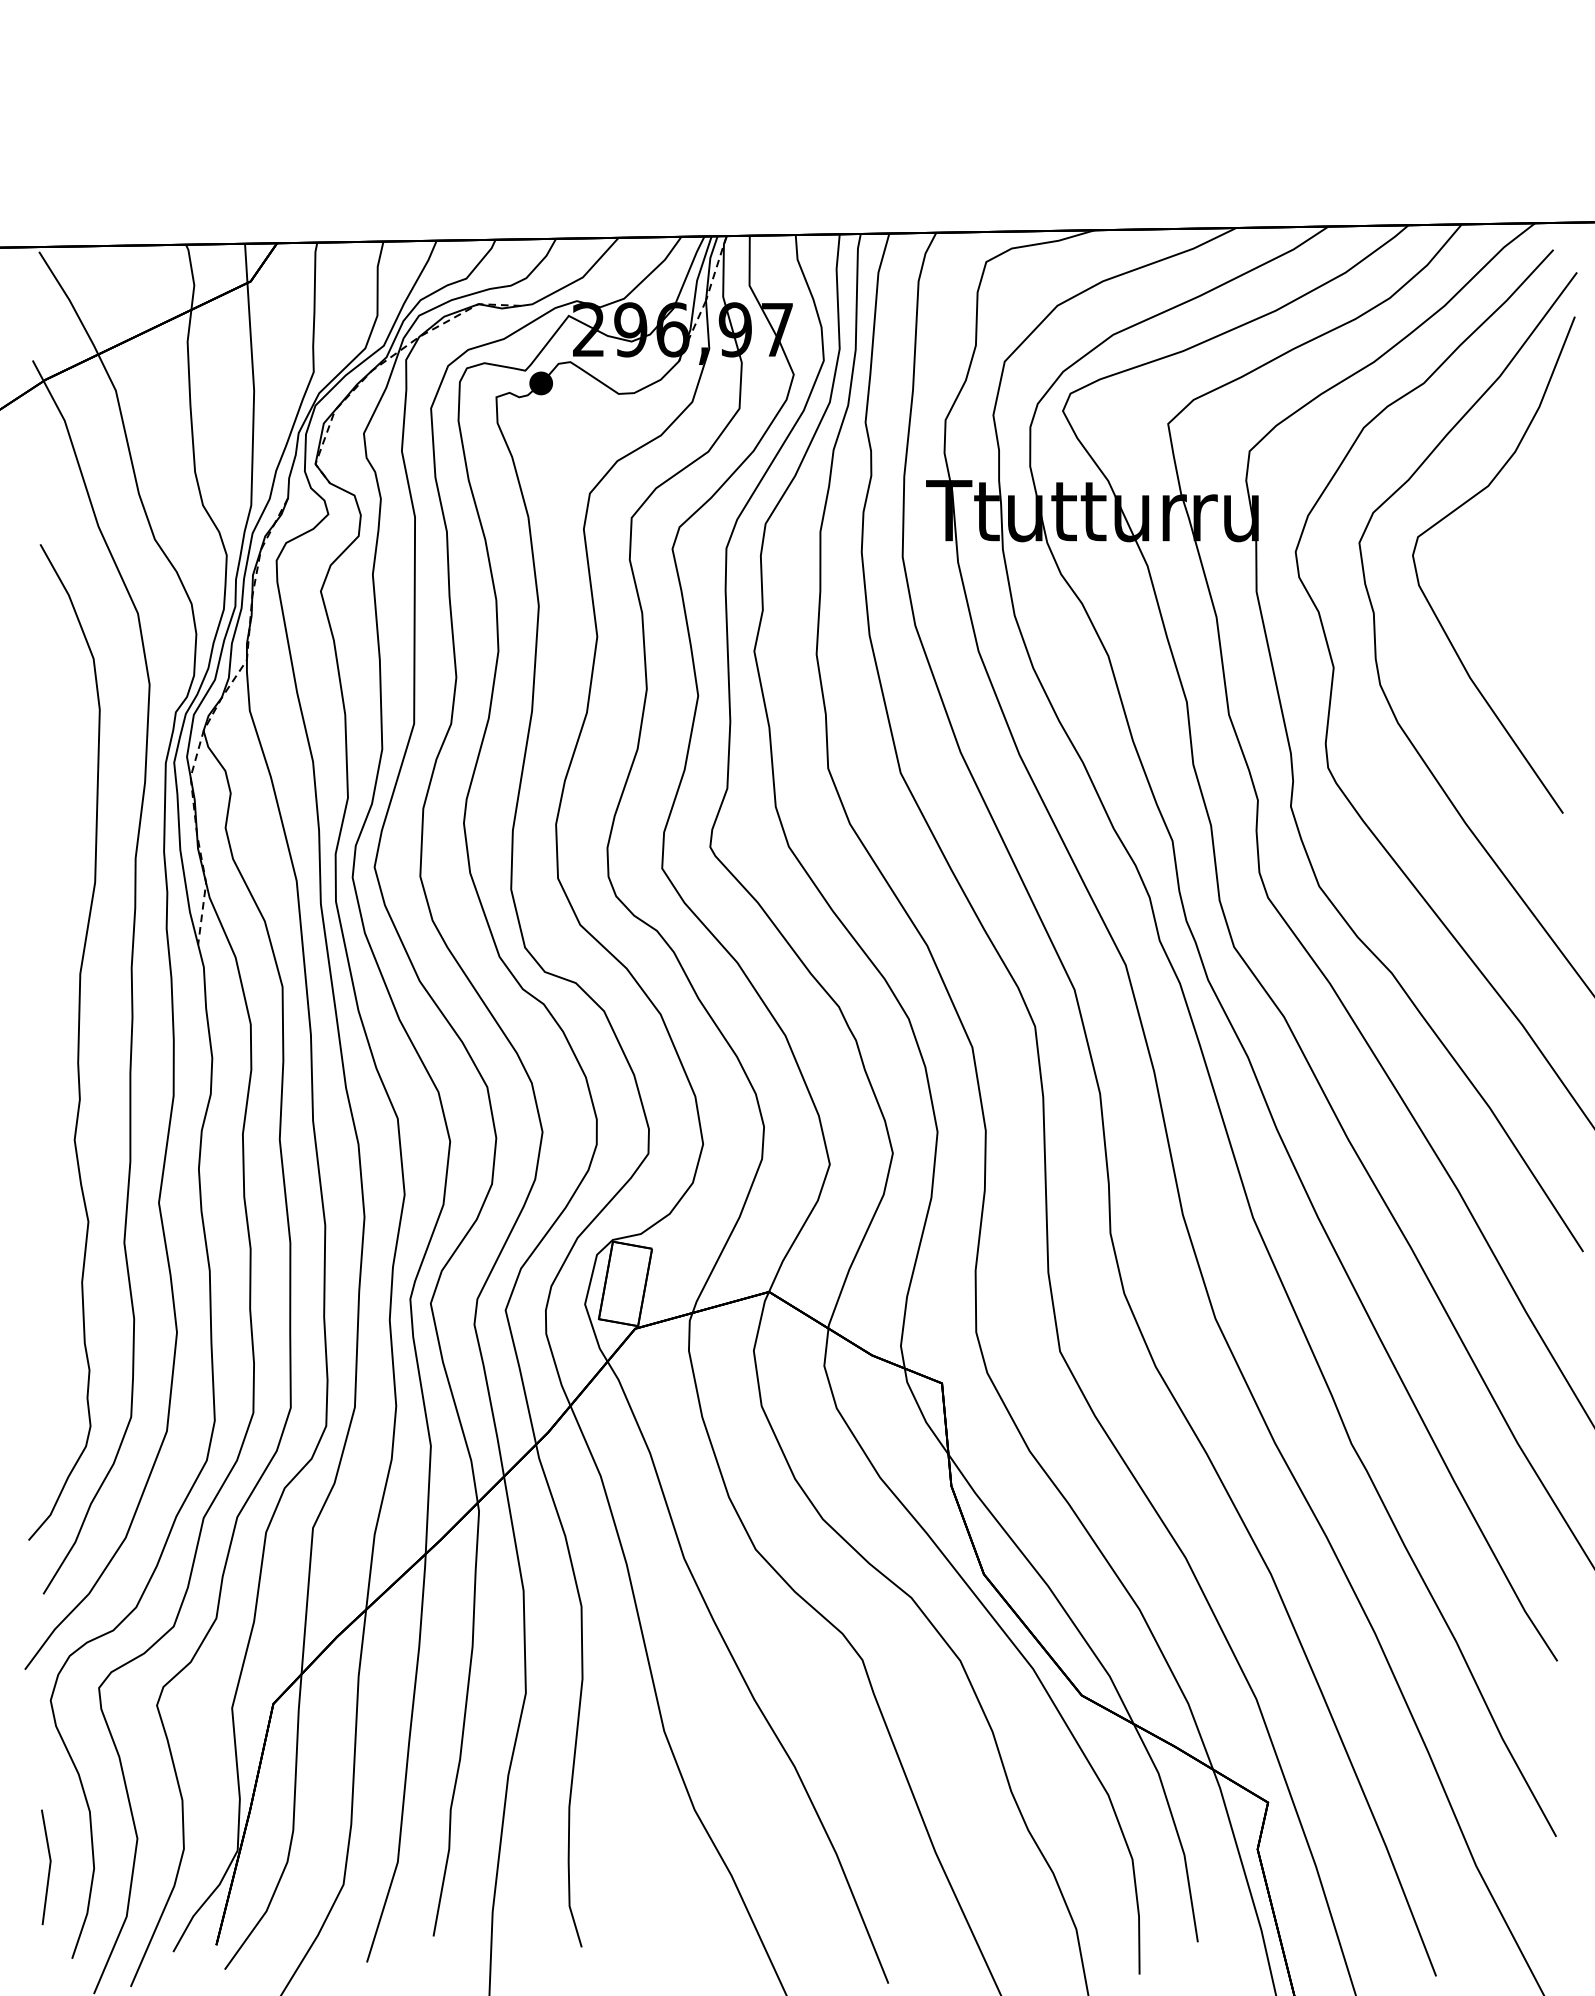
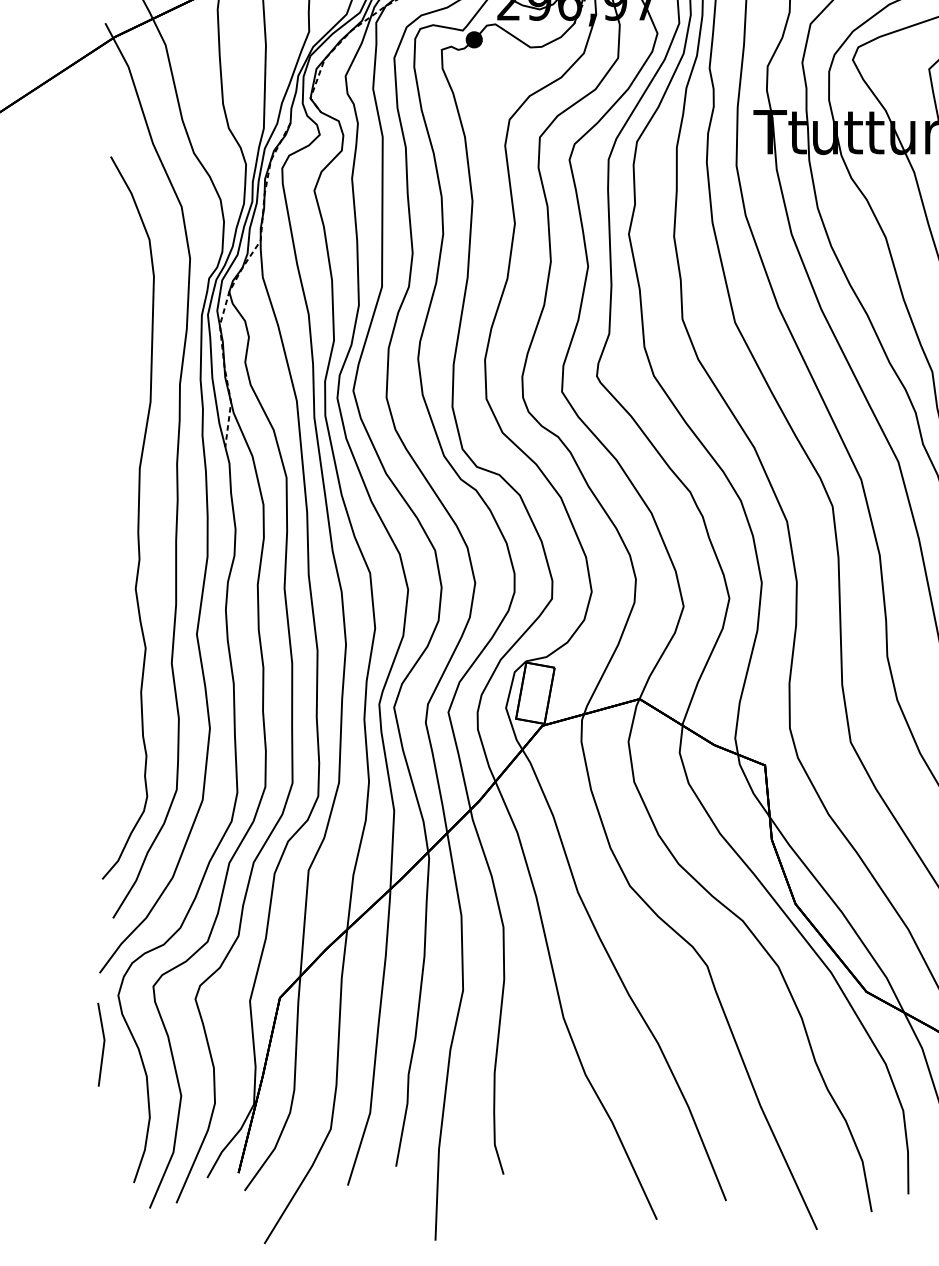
line: (48, 1868) -> (102, 1045), moved

